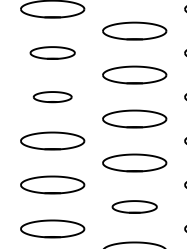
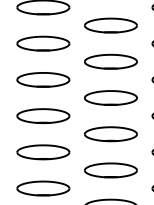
part: (52, 52) -> (43, 43), size x1.43
part: (52, 96) -> (43, 79), size x1.67
part: (134, 207) -> (110, 170), size x1.43

